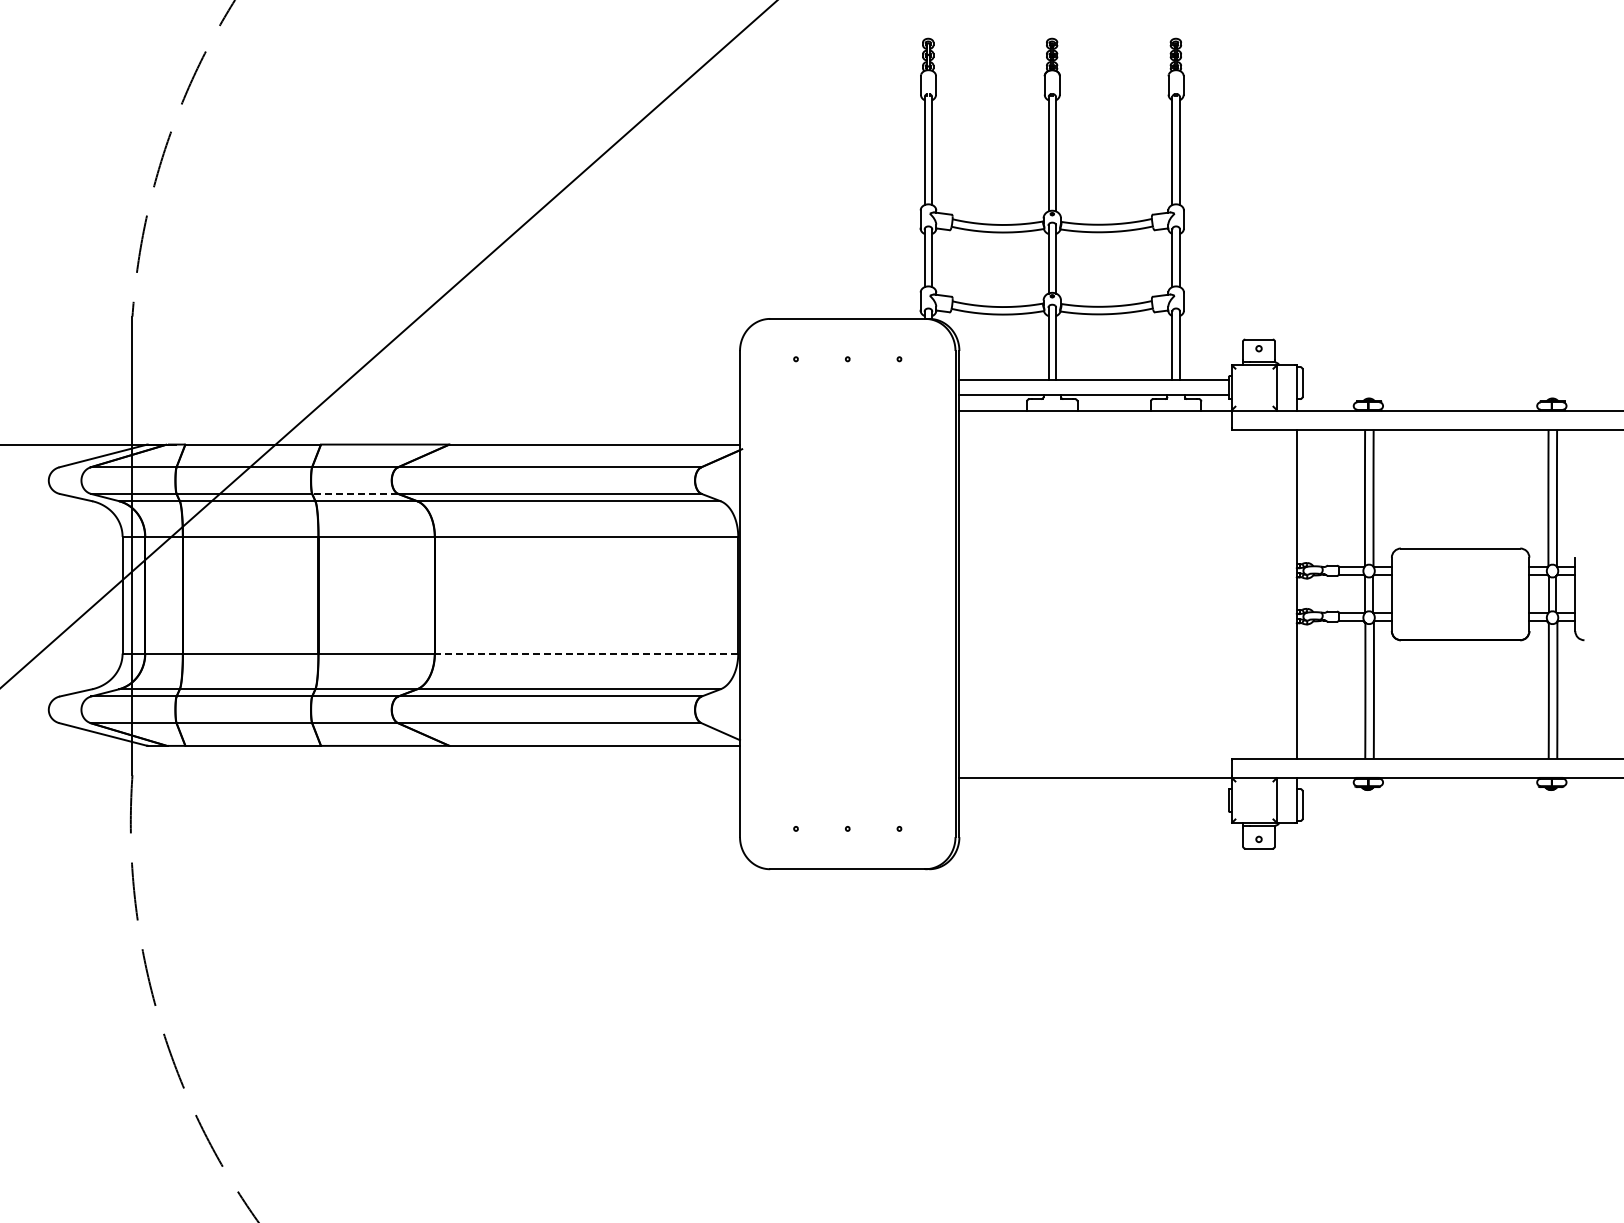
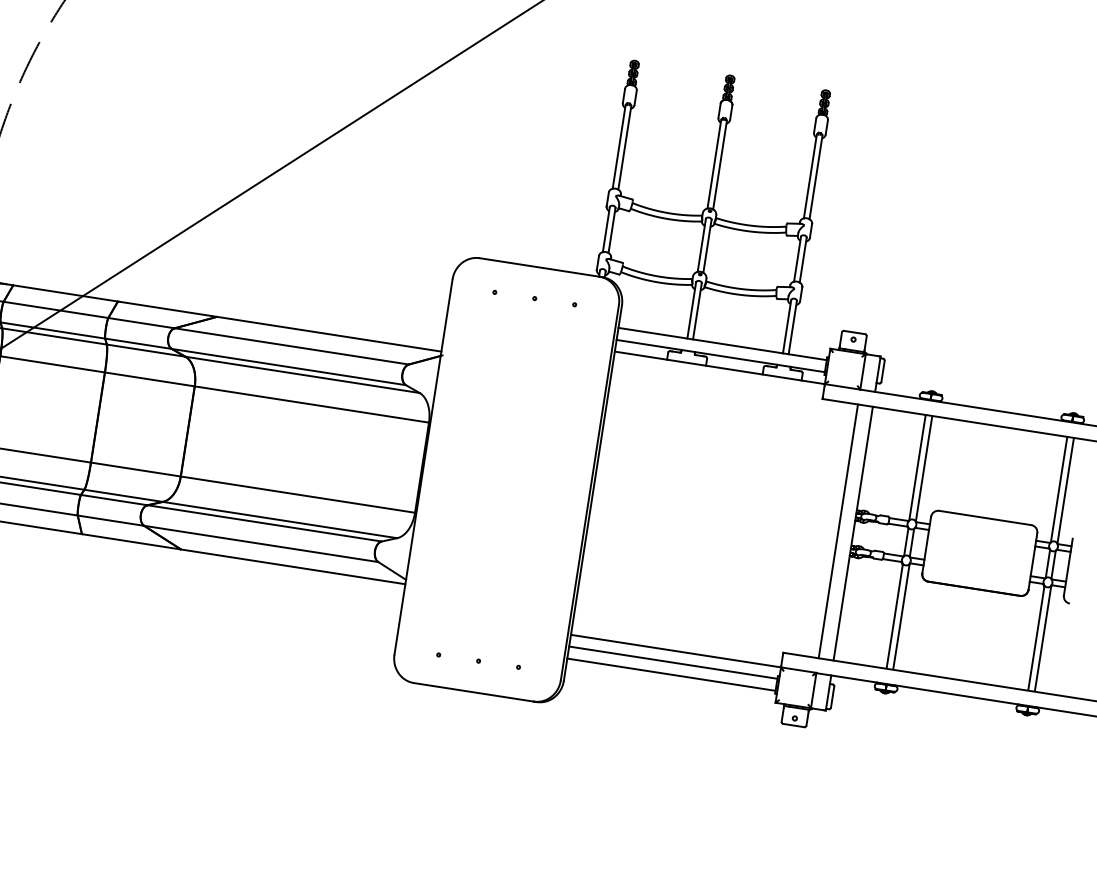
line: (354, 493) -> (137, 343), dashed -> solid
line: (1277, 593) -> (838, 530), added
line: (586, 653) -> (297, 494), dashed -> solid
line: (1094, 792) -> (673, 662), added
line: (1094, 808) -> (671, 674), added

